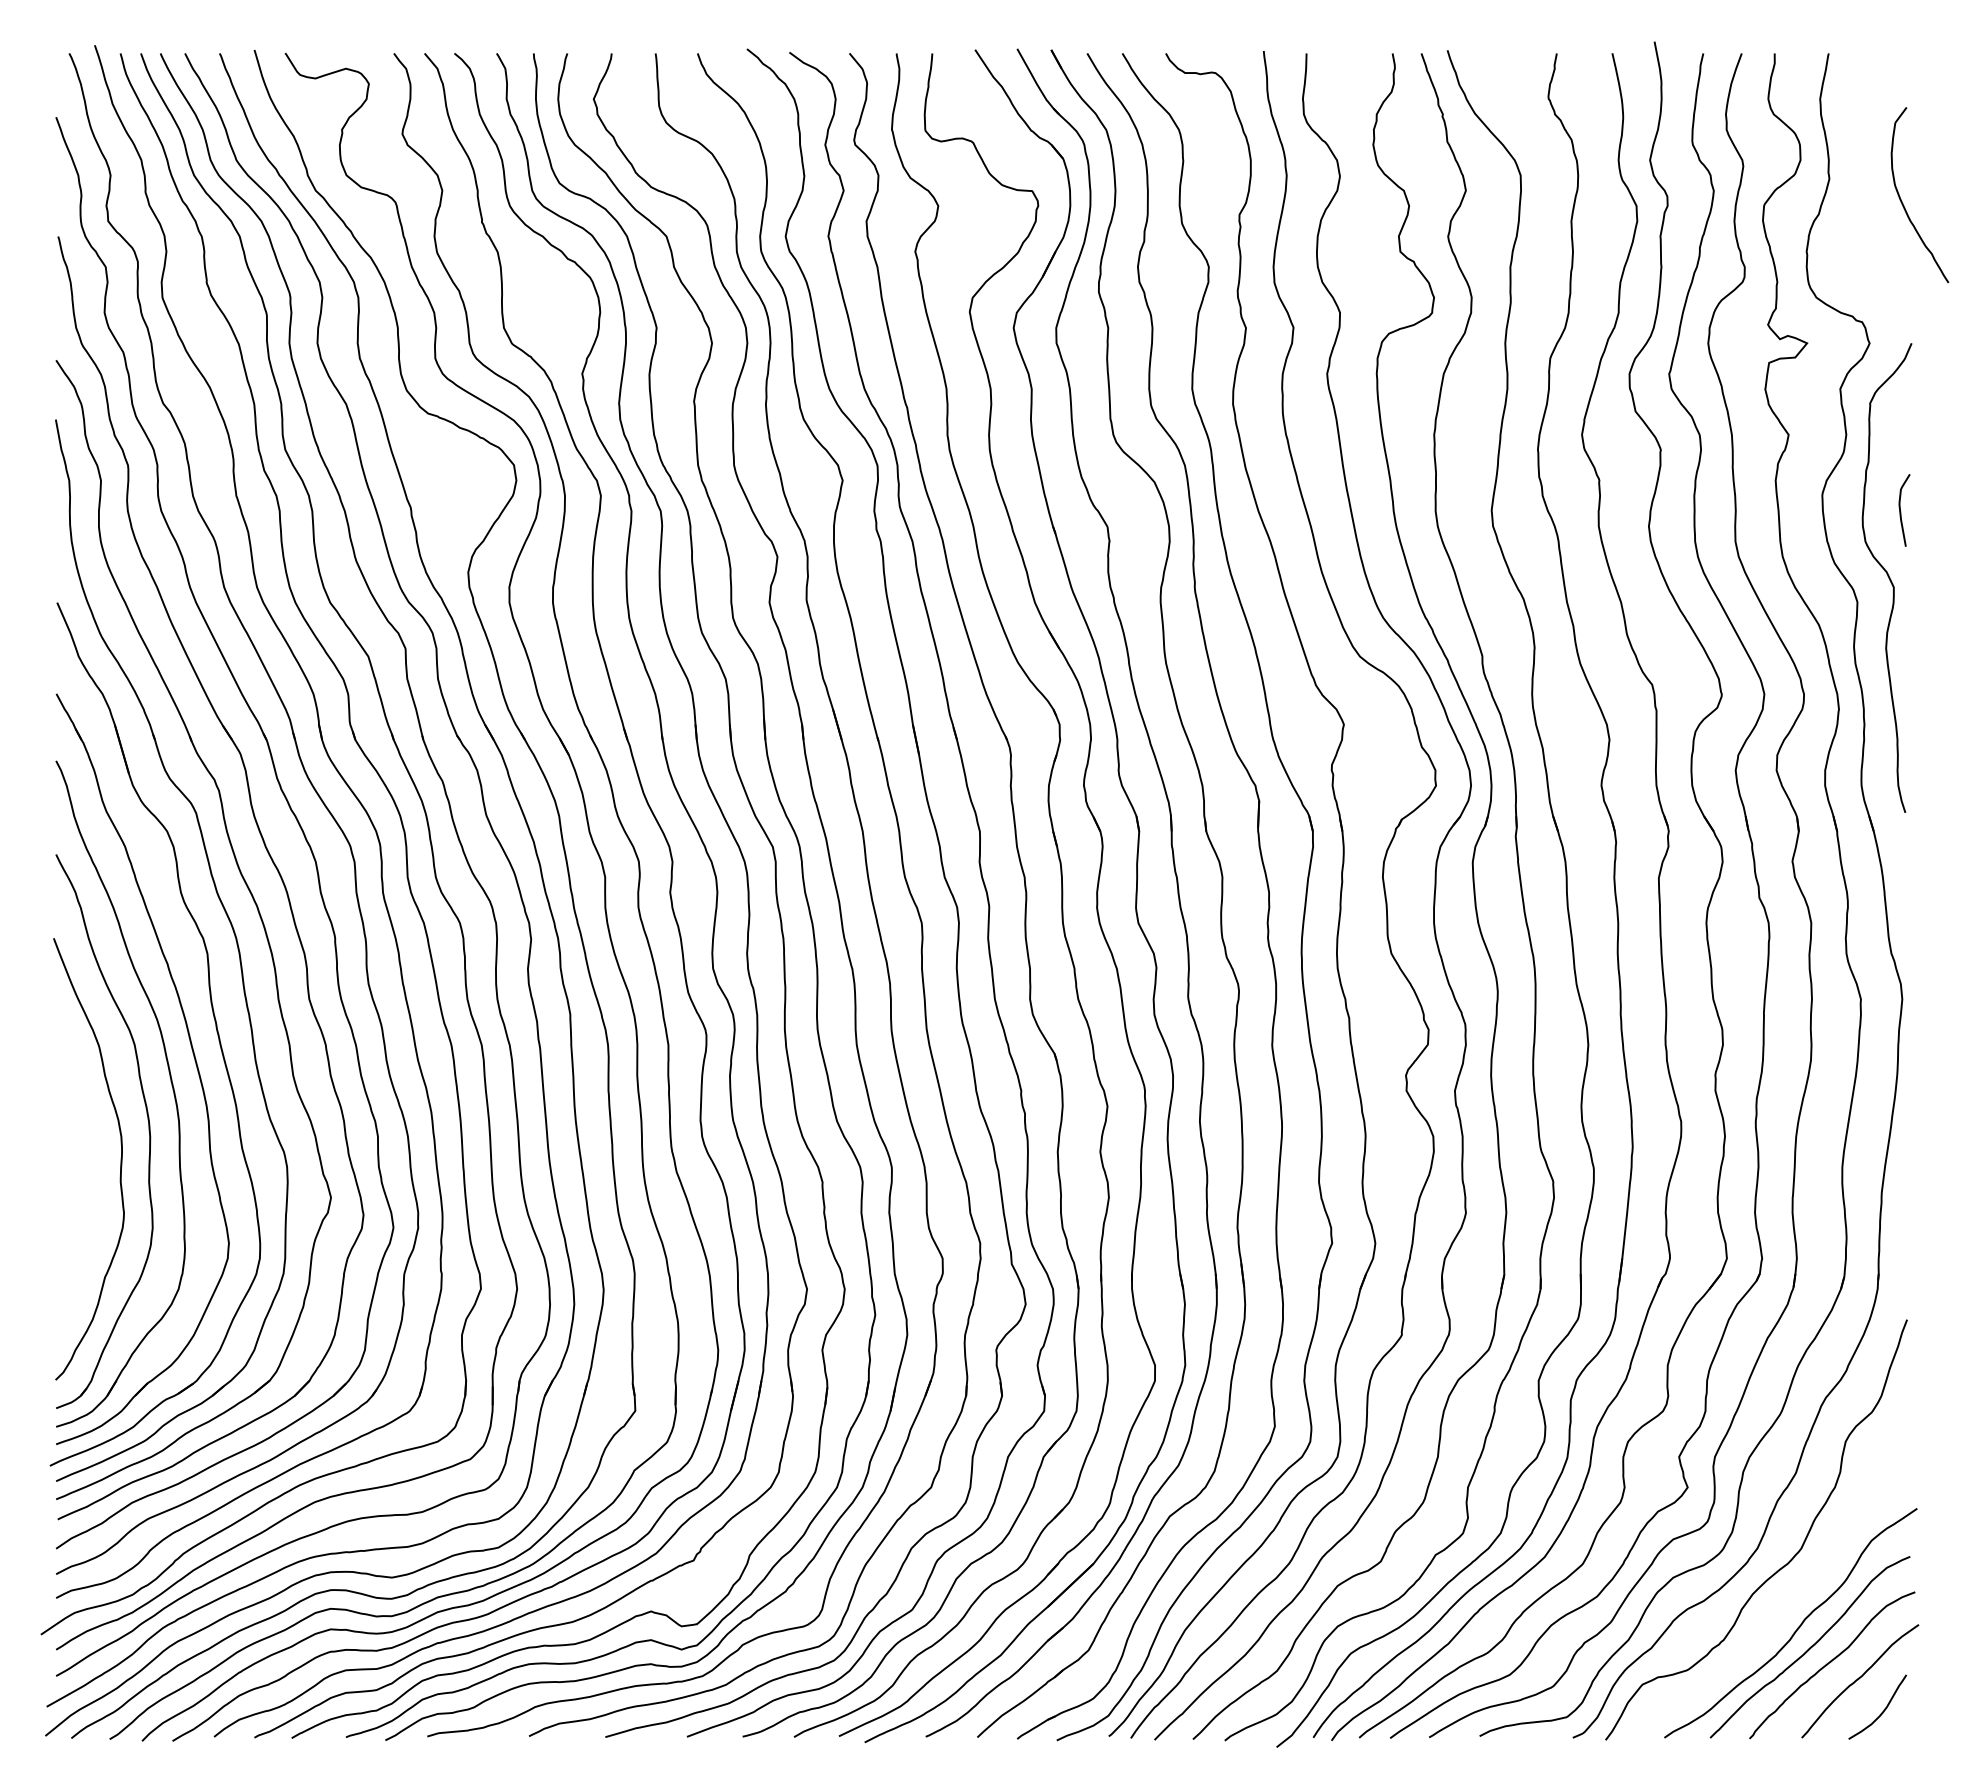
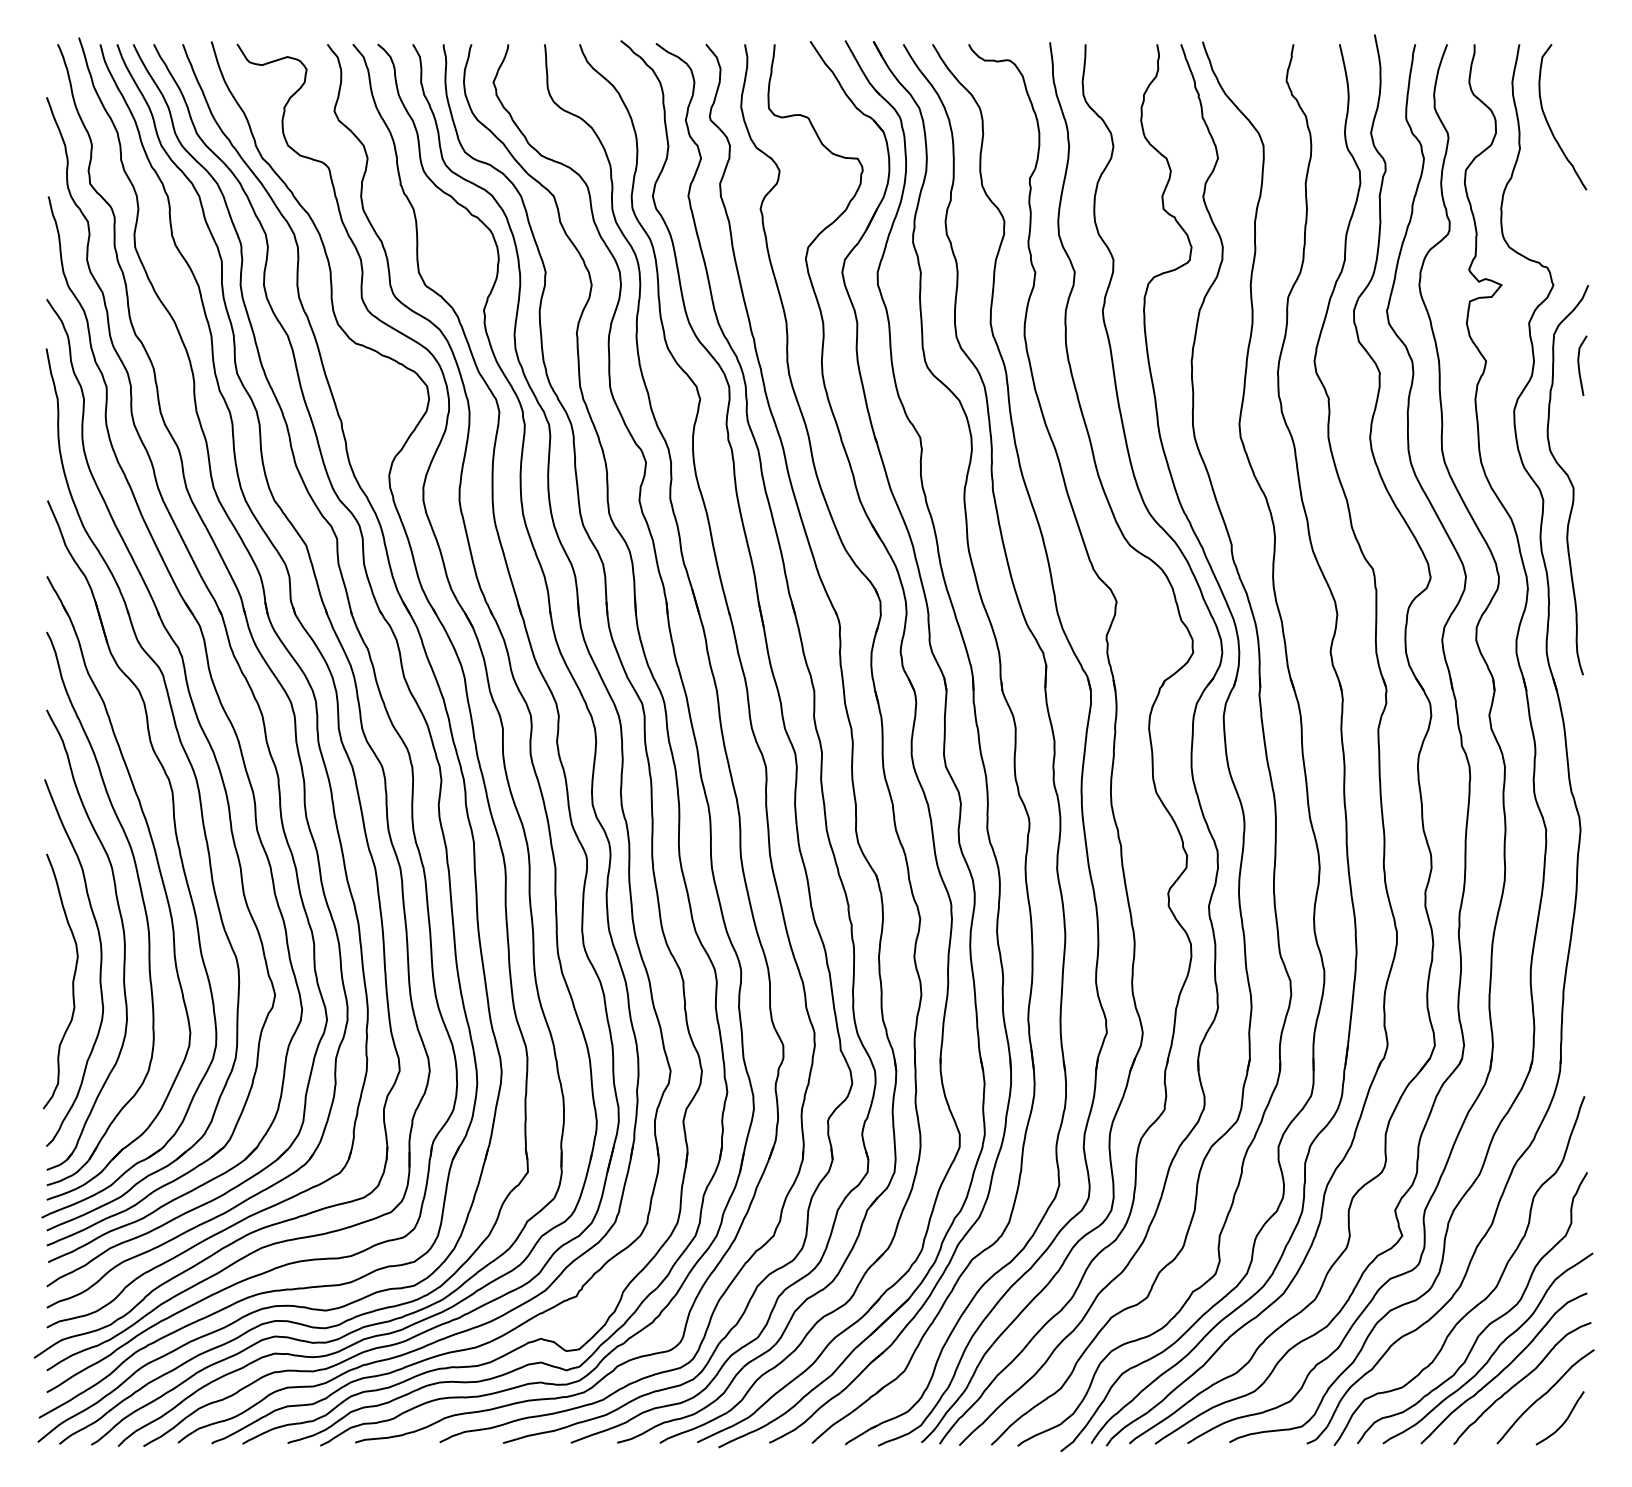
curve: (1903, 203) -> (1549, 124), moved
curve: (1901, 511) -> (1579, 366), moved
curve: (87, 1181) -> (72, 981), added
curve: (1791, 1593) -> (1488, 1323), added

